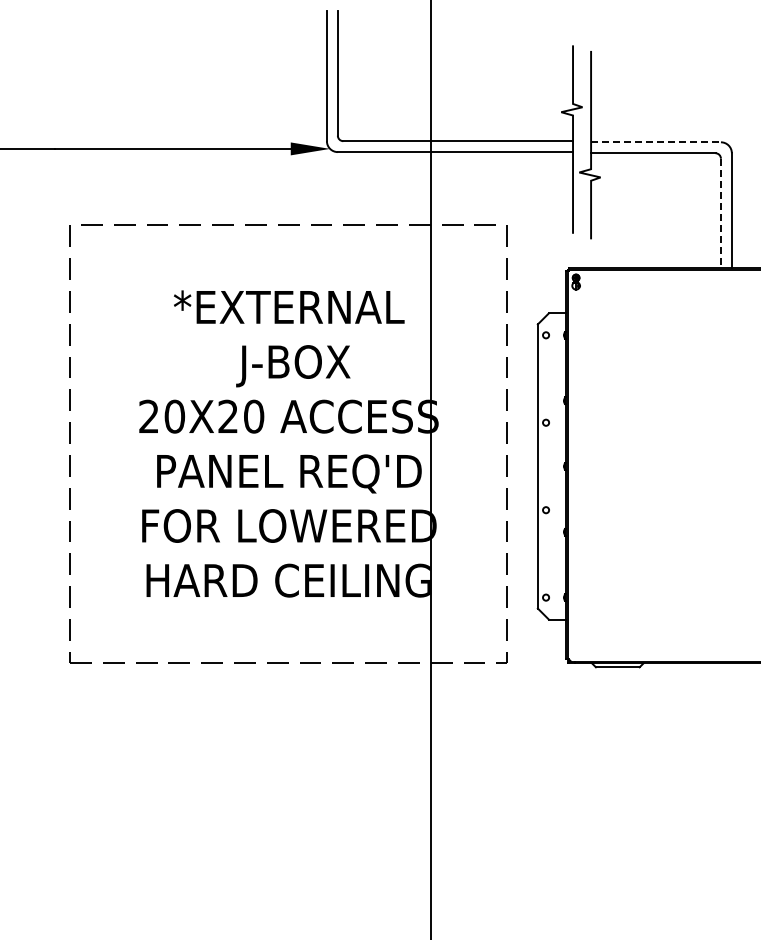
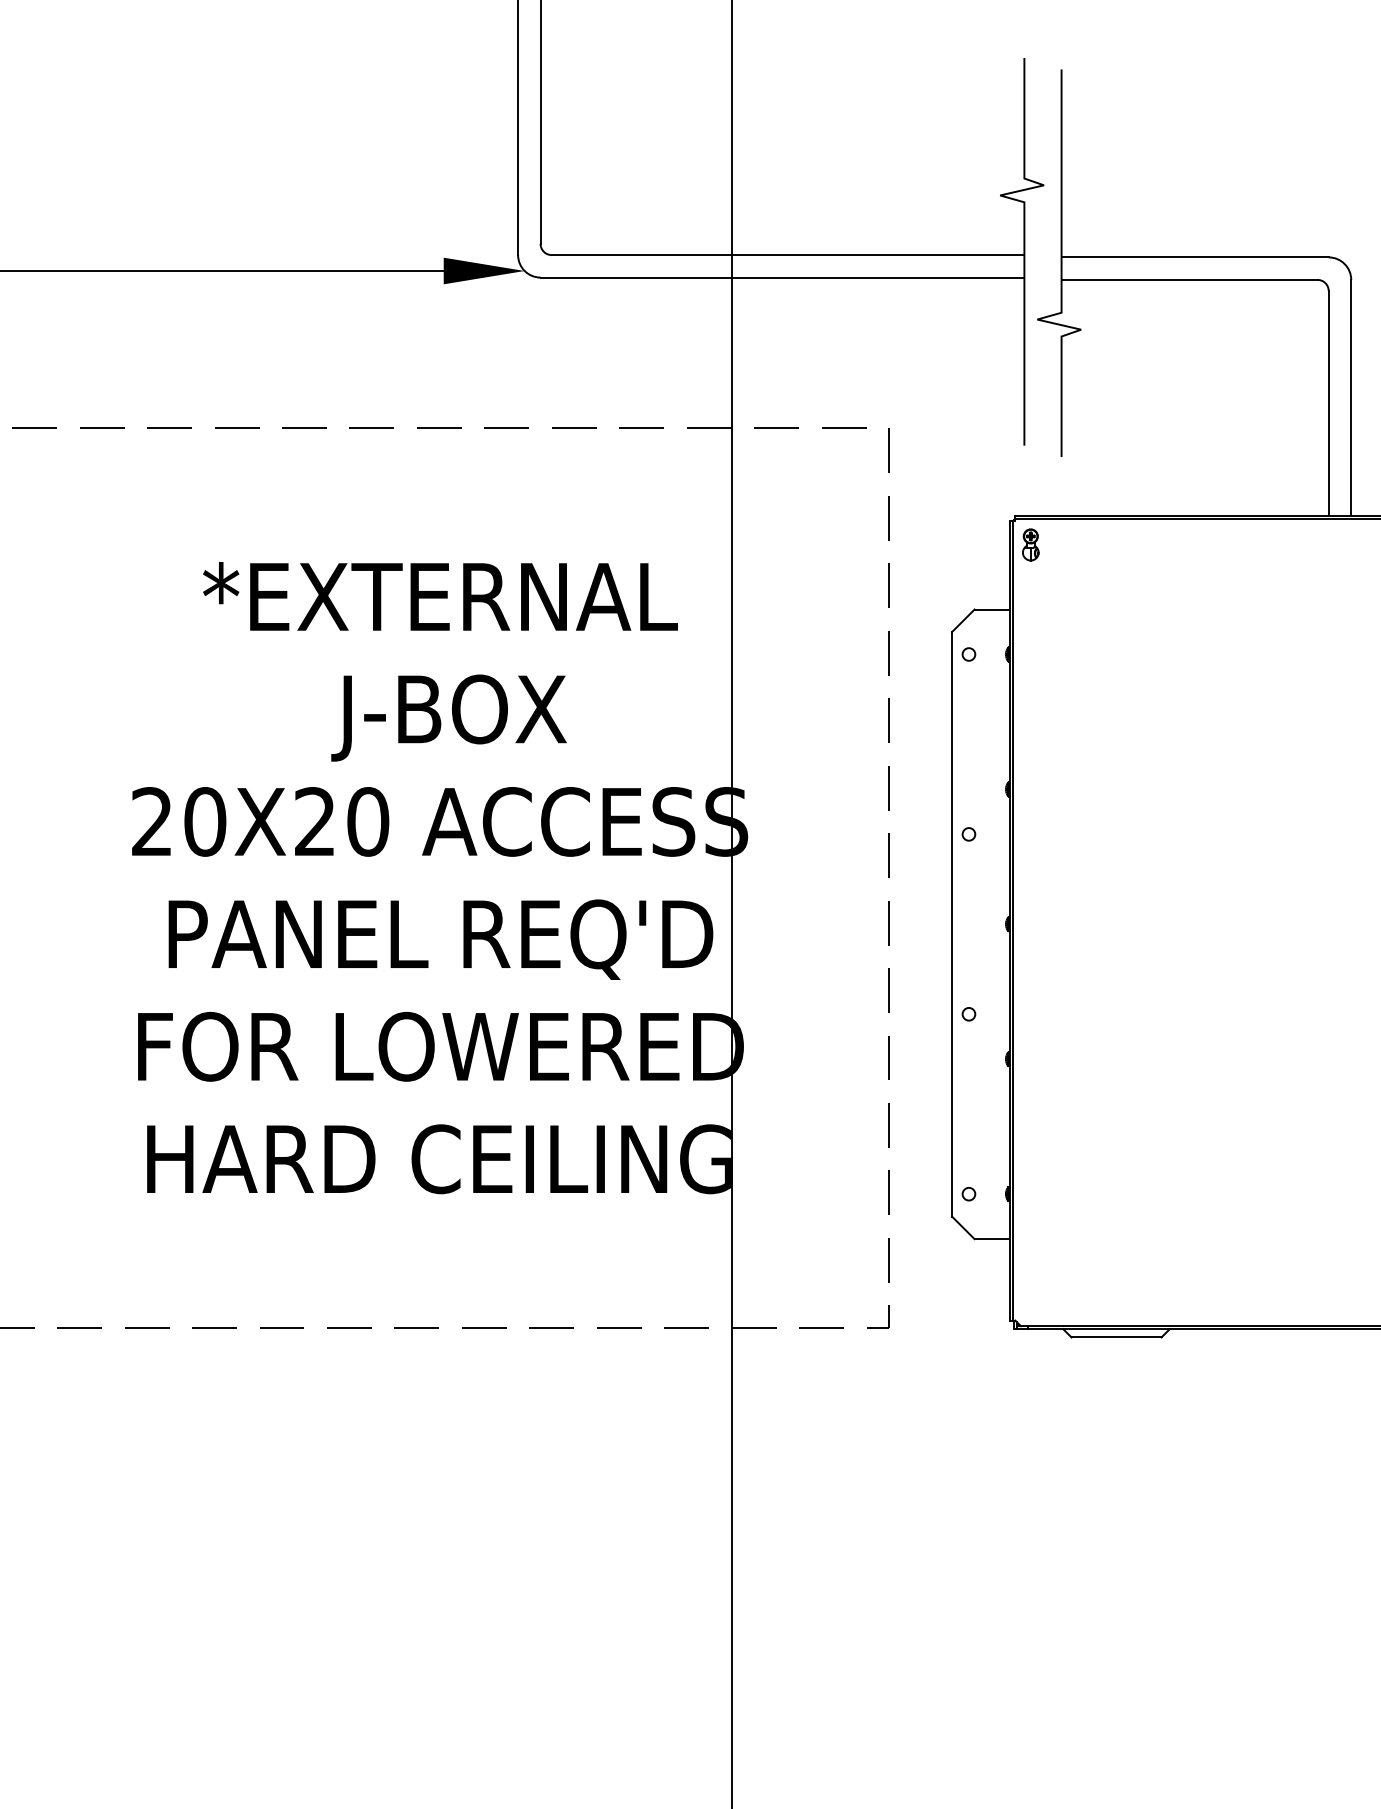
line: (656, 142) -> (1196, 257), dashed -> solid
line: (720, 213) -> (1327, 403), dashed -> solid

